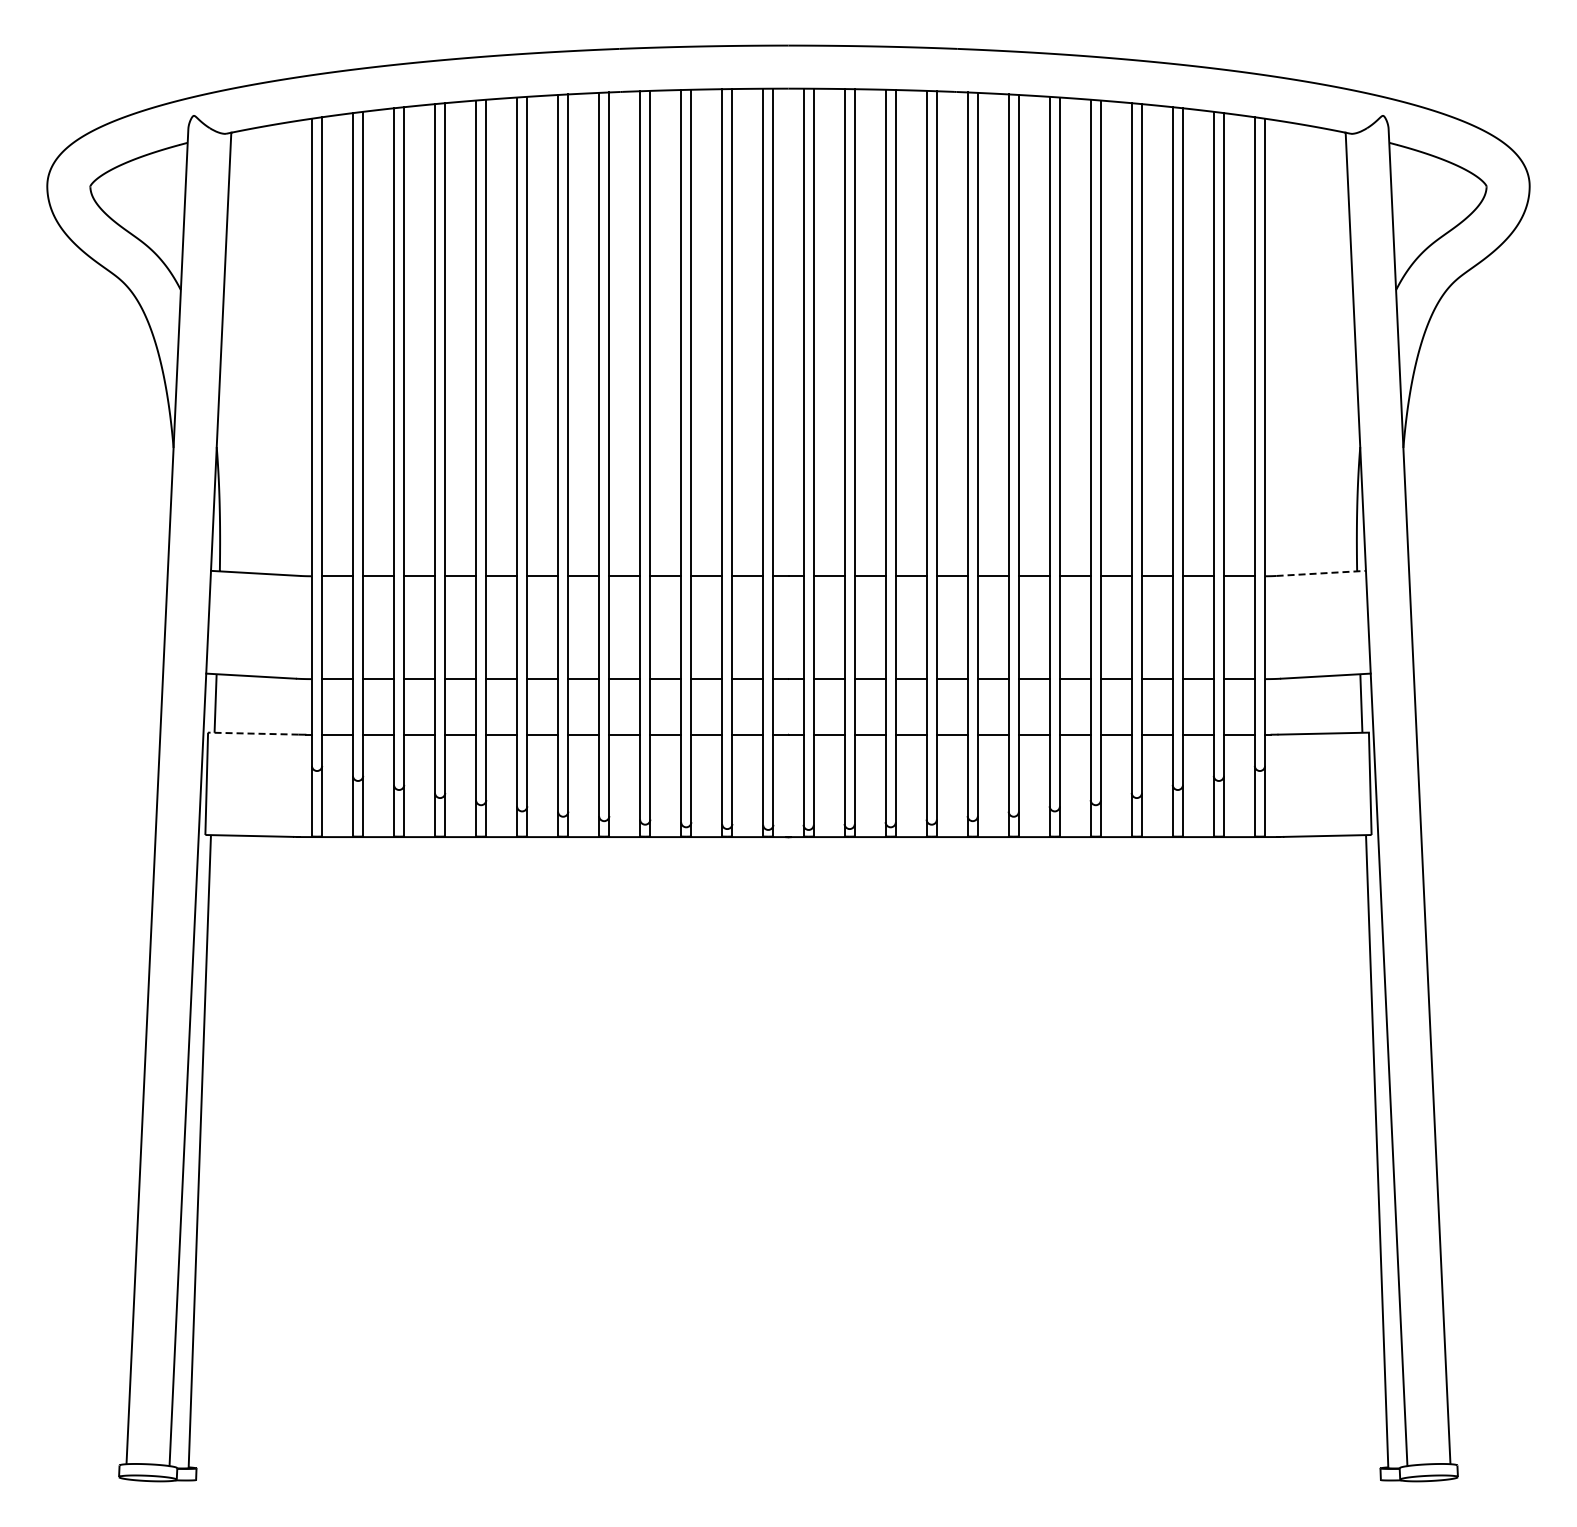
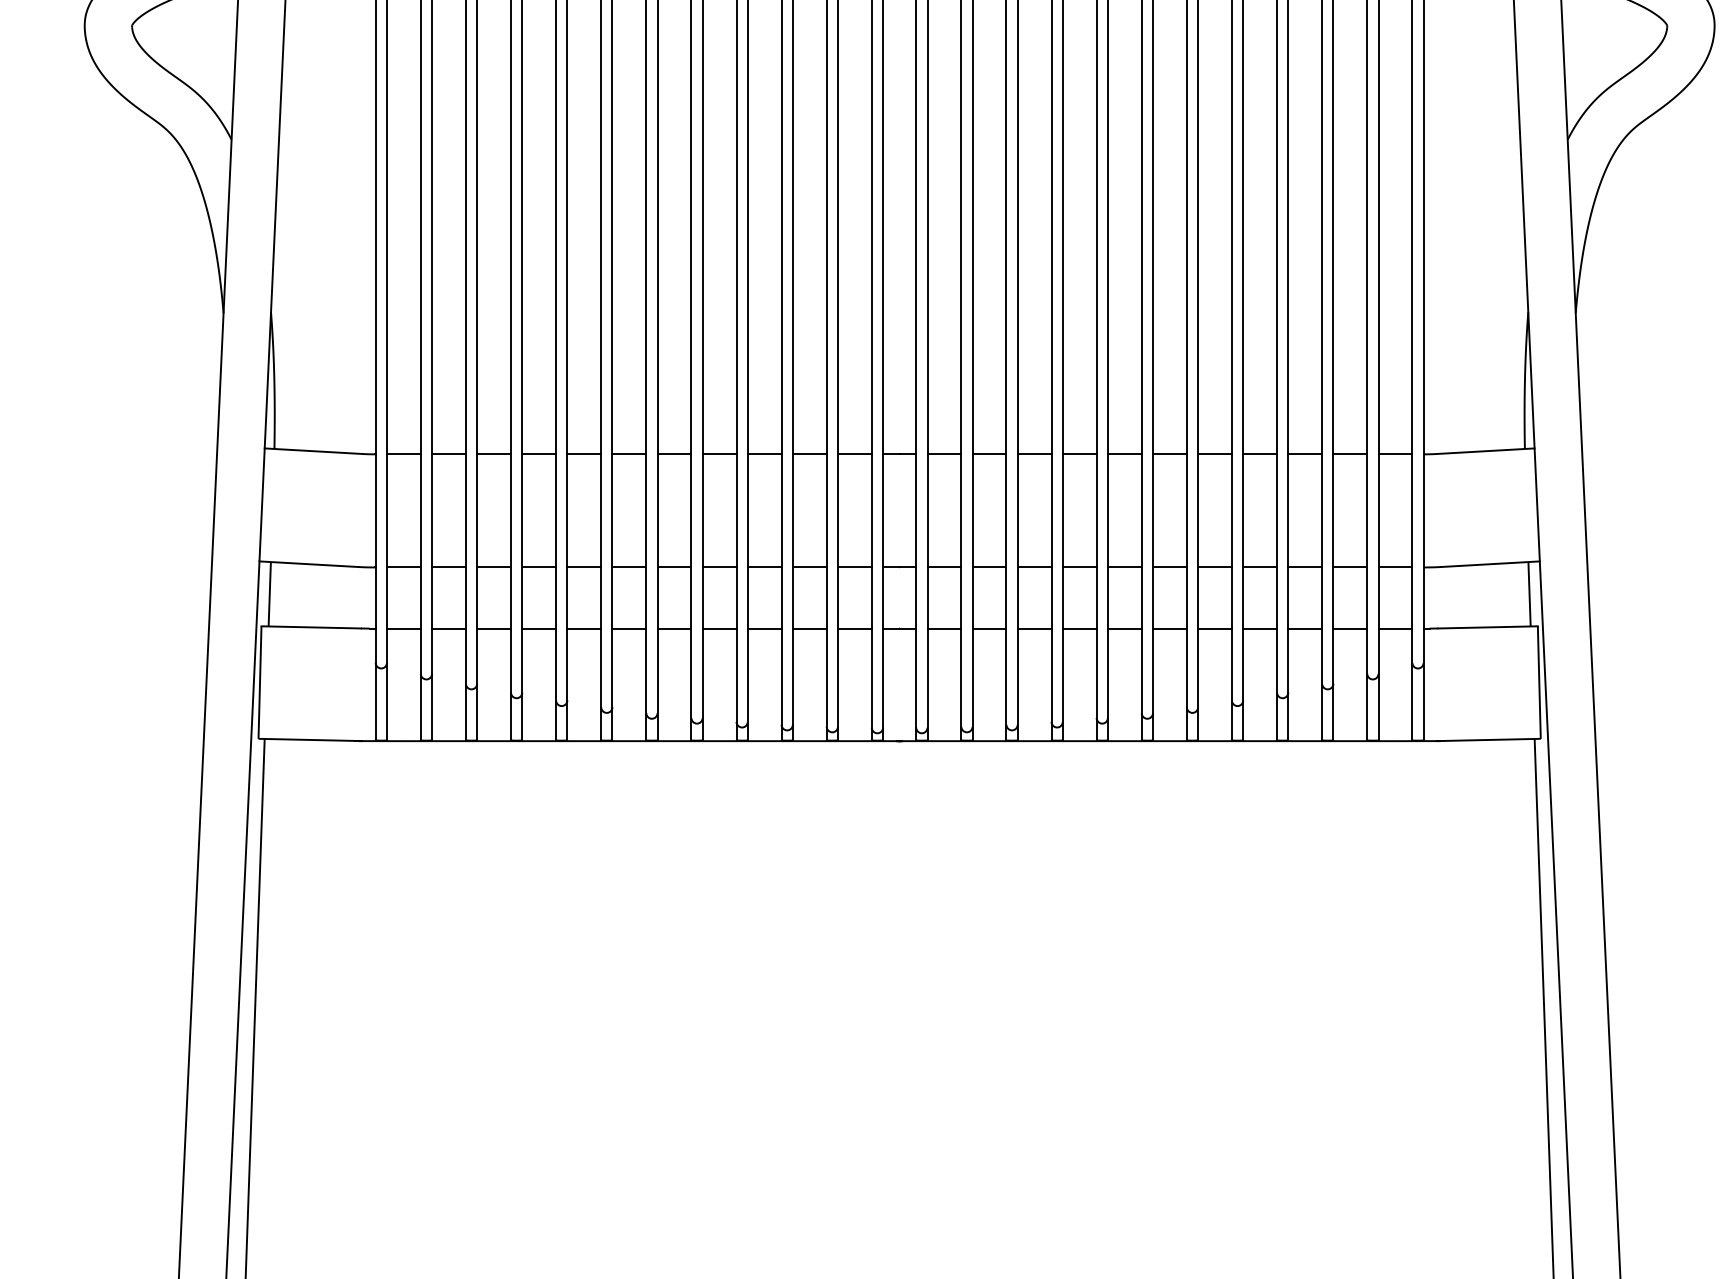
line: (1321, 573) -> (1485, 451), dashed -> solid
line: (252, 733) -> (310, 627), dashed -> solid

